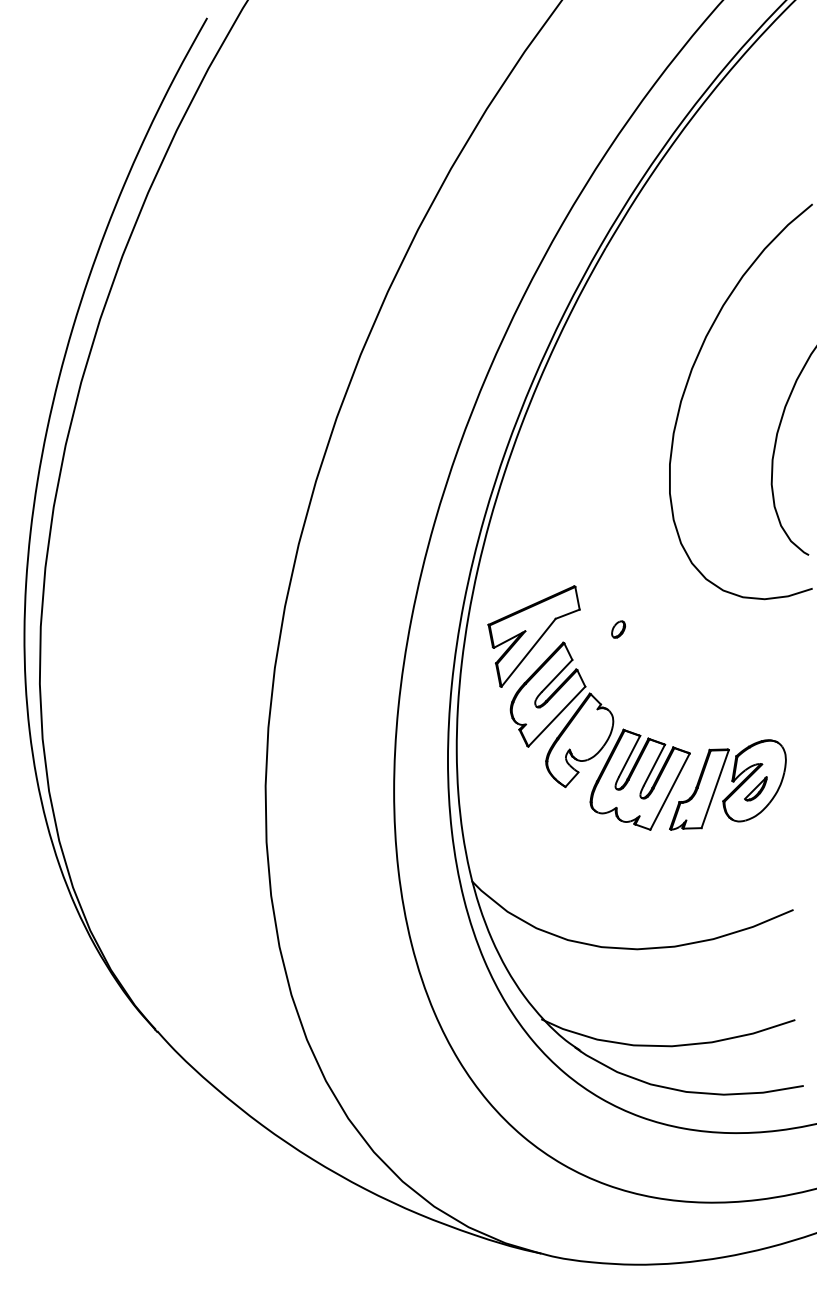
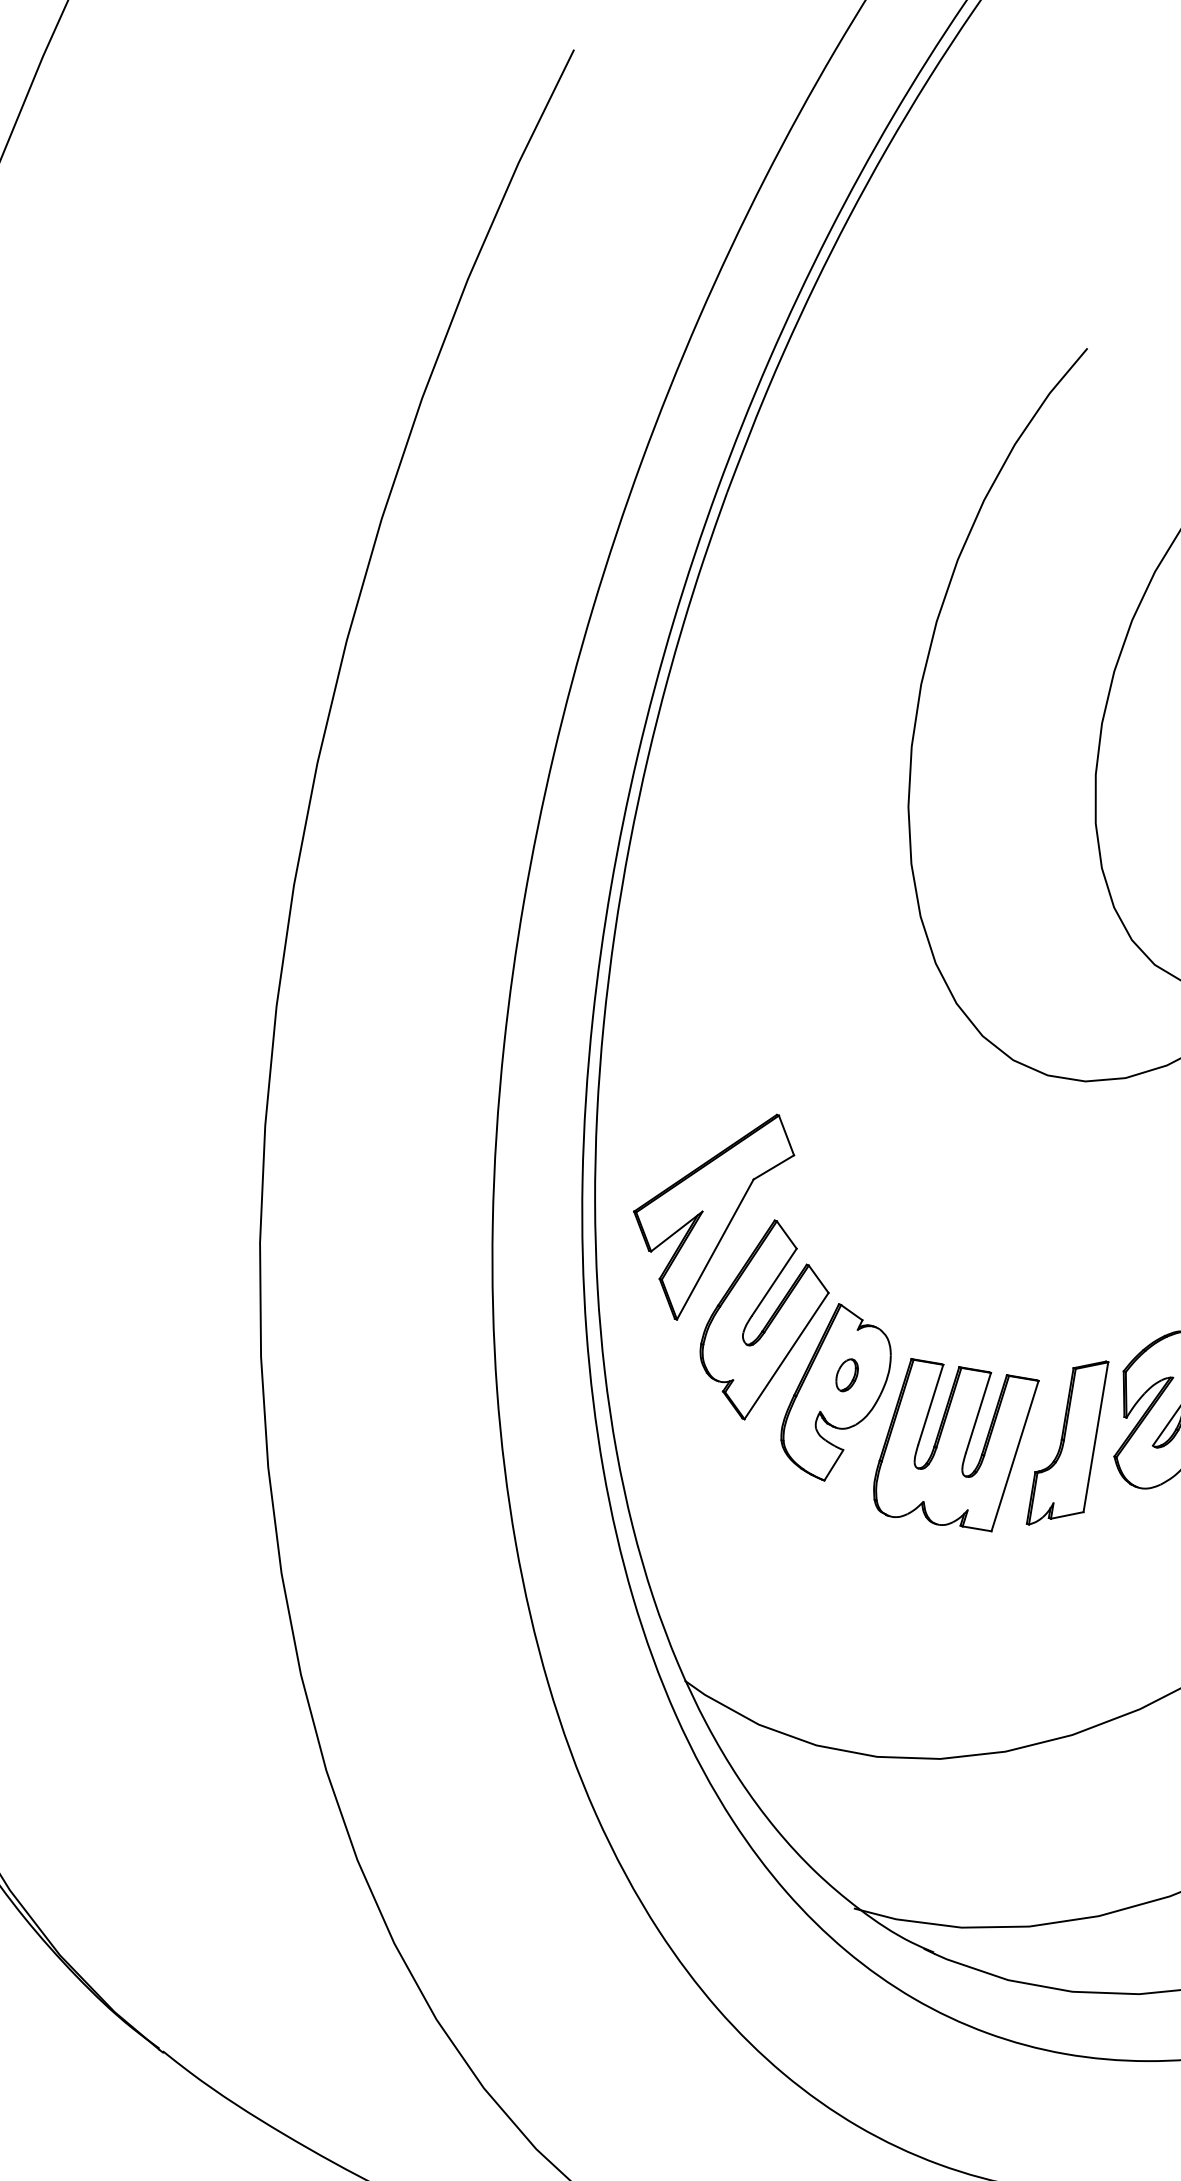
part: (618, 629) -> (846, 1375), moved

